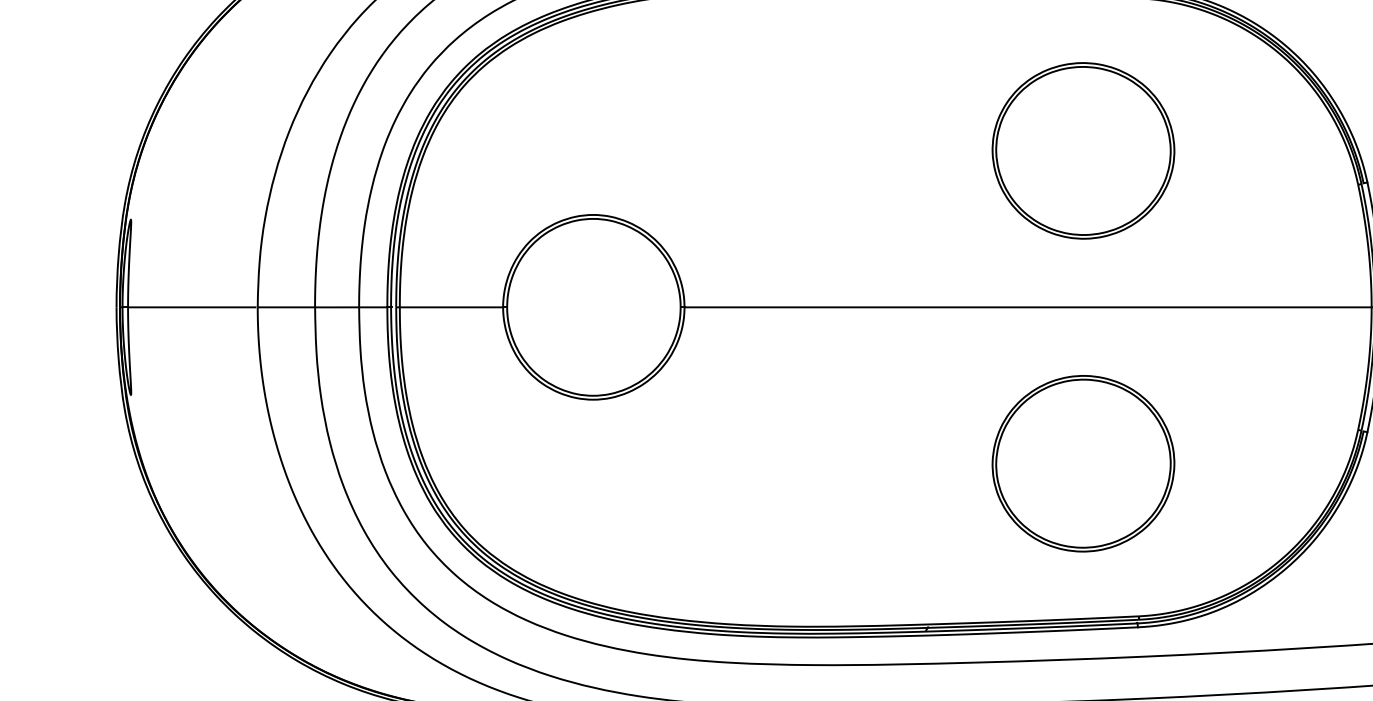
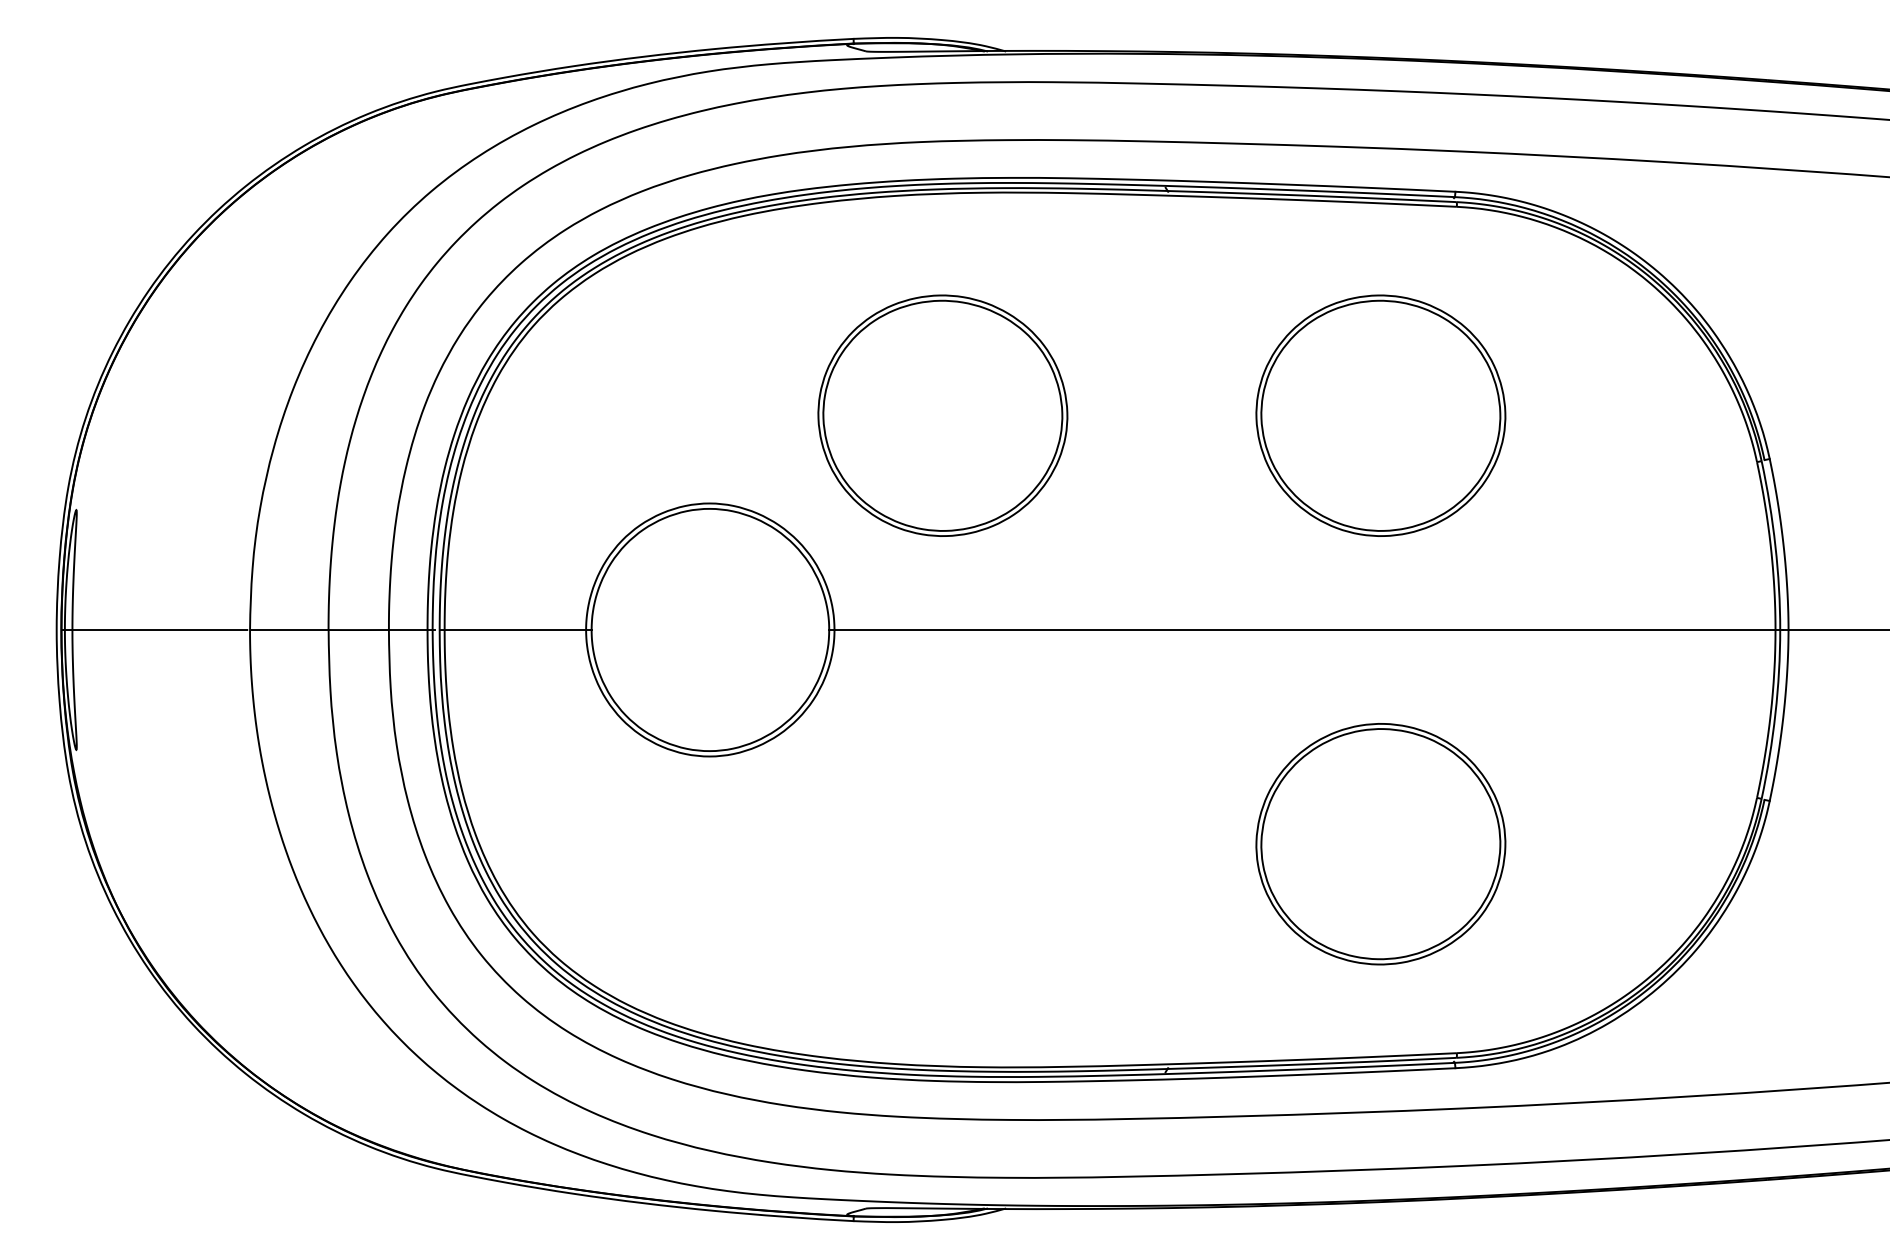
part: (763, 150) -> (942, 415), added

